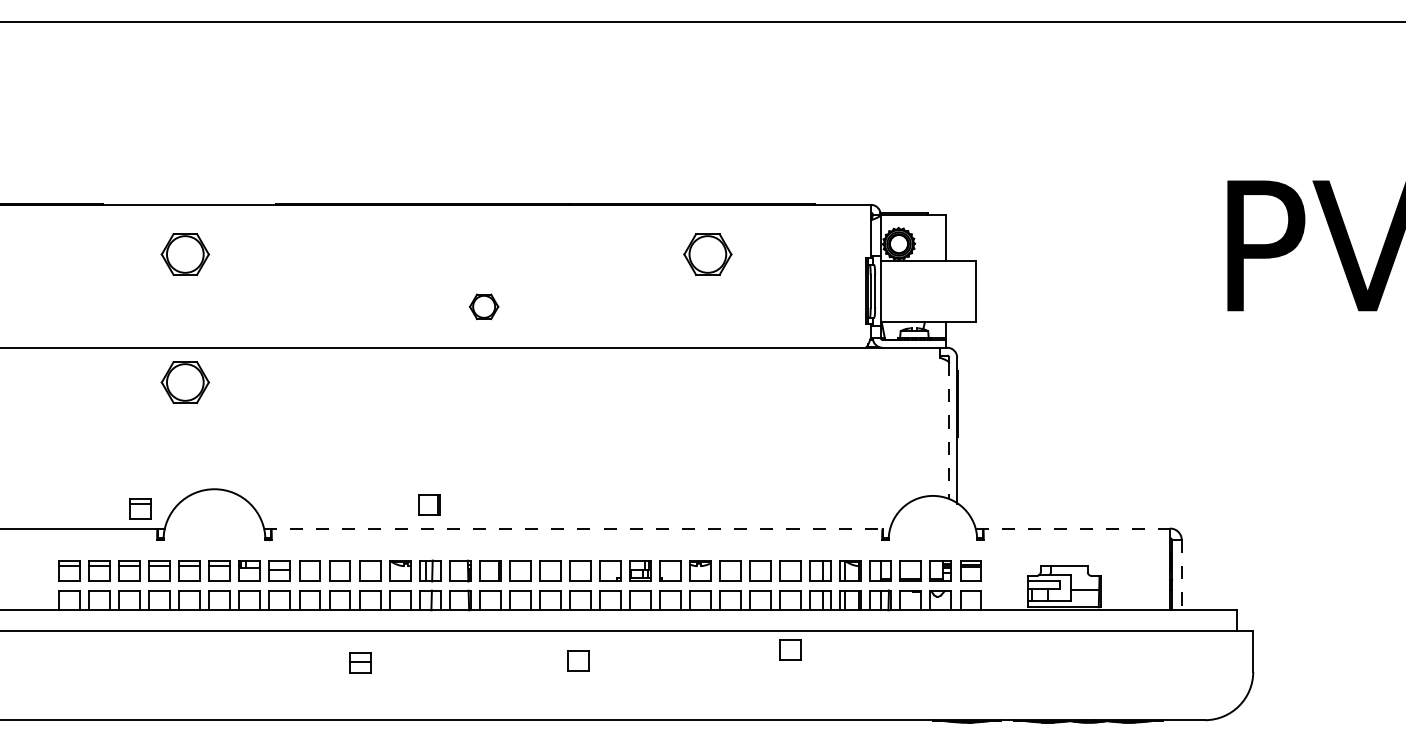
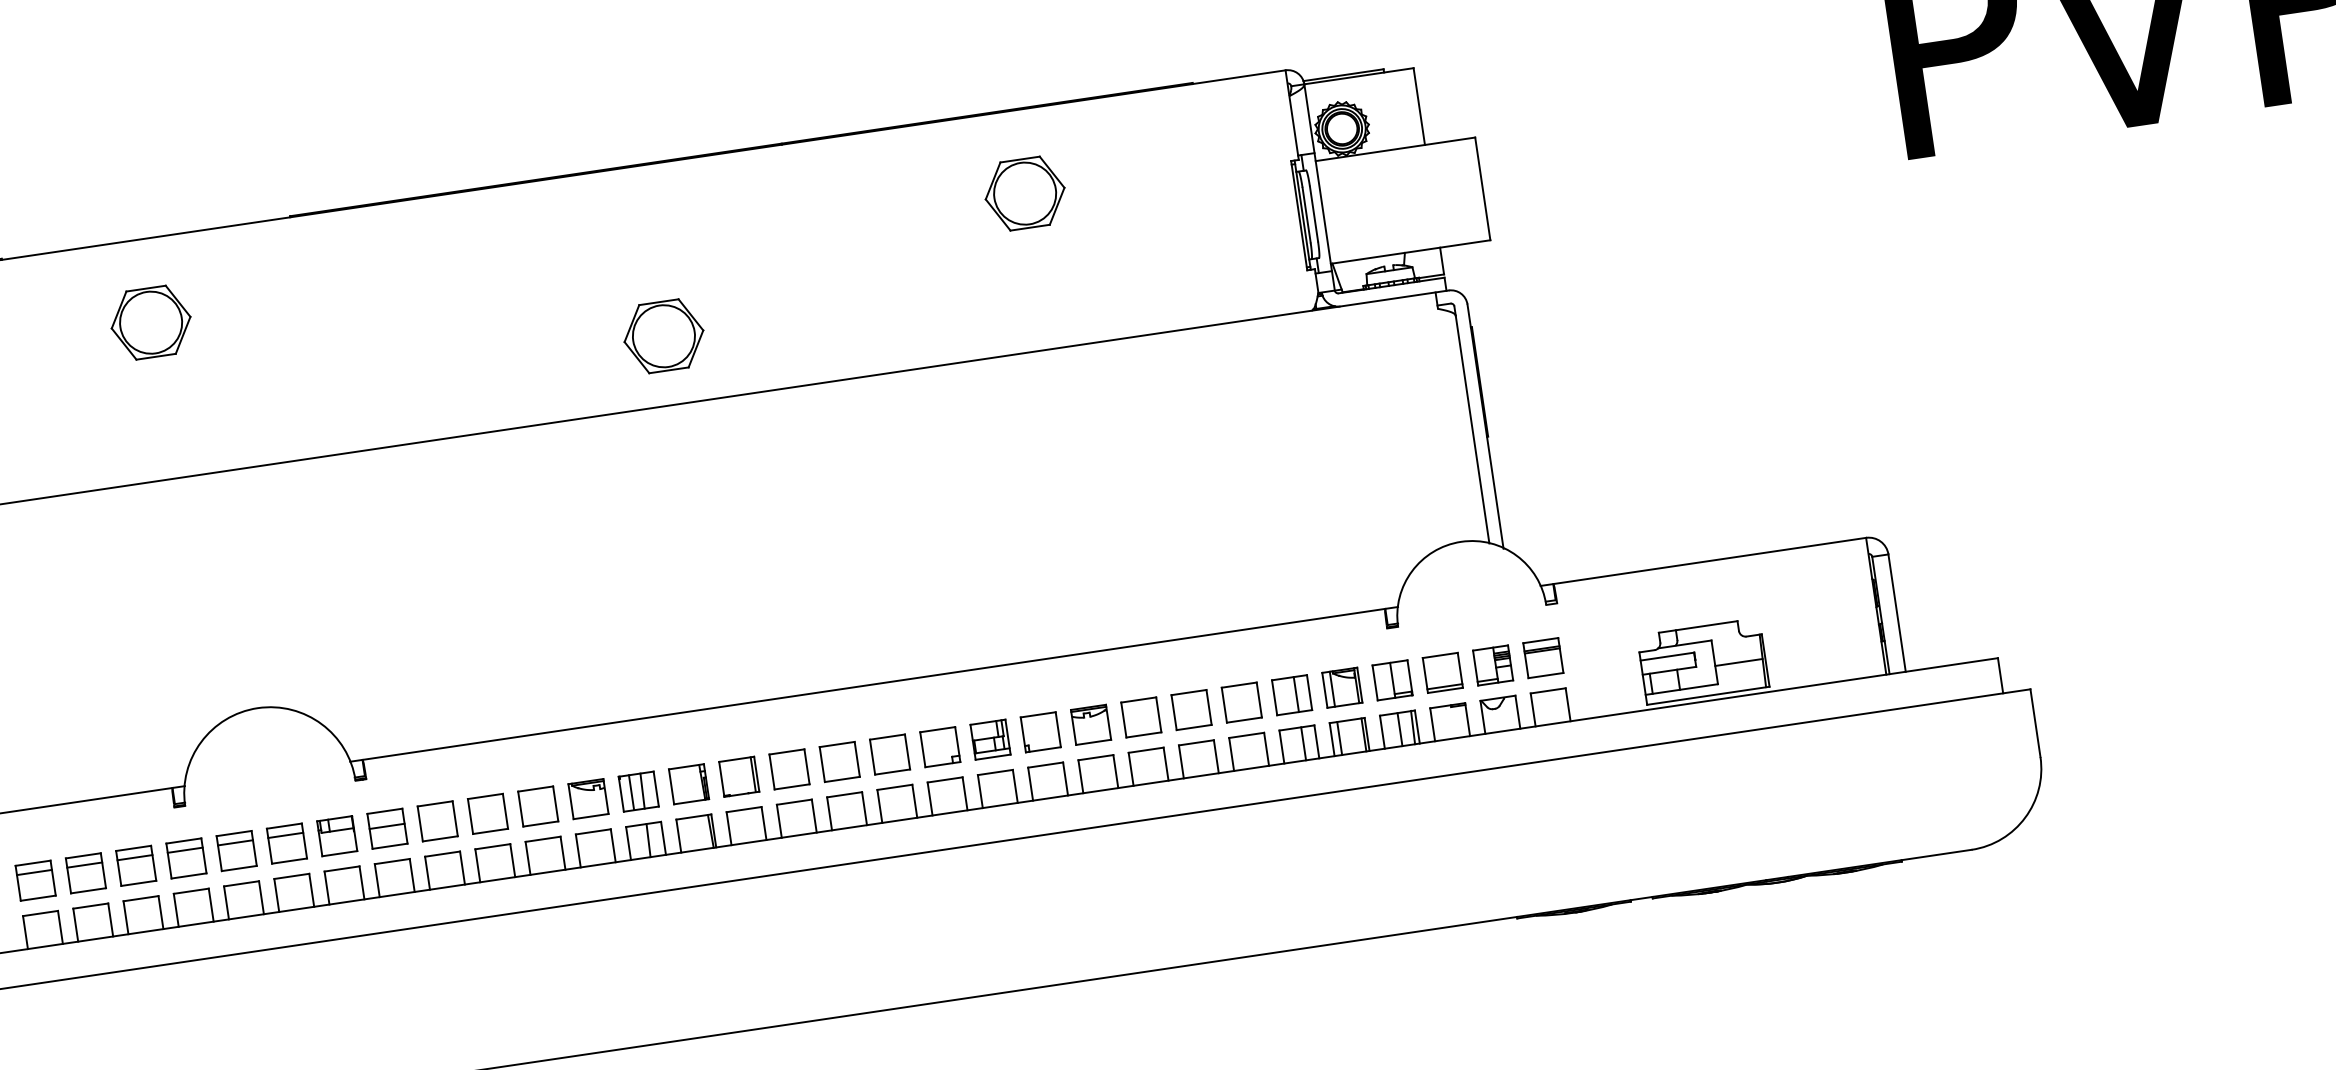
part: (483, 306) -> (662, 336), size x1.67
part: (184, 382) -> (181, 537), removed
line: (949, 431) -> (1472, 430), dashed -> solid
part: (429, 504) -> (621, 680), removed
part: (140, 508) -> (138, 758), removed
line: (577, 528) -> (874, 684), dashed -> solid
line: (1073, 528) -> (1704, 561), dashed -> solid
line: (1181, 575) -> (1896, 613), dashed -> solid
part: (790, 649) -> (1260, 833), removed
part: (578, 660) -> (909, 904), removed
part: (360, 662) -> (544, 961), removed

